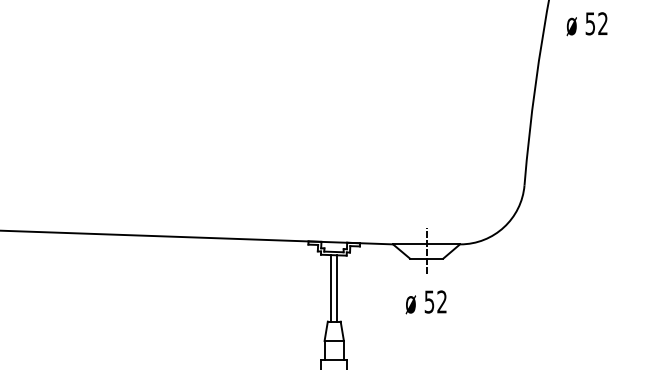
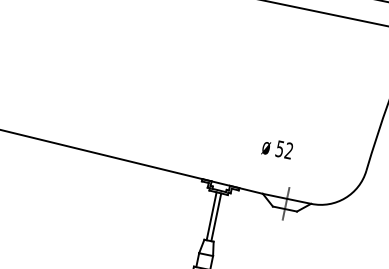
text: (425, 302) -> (277, 148), moved

